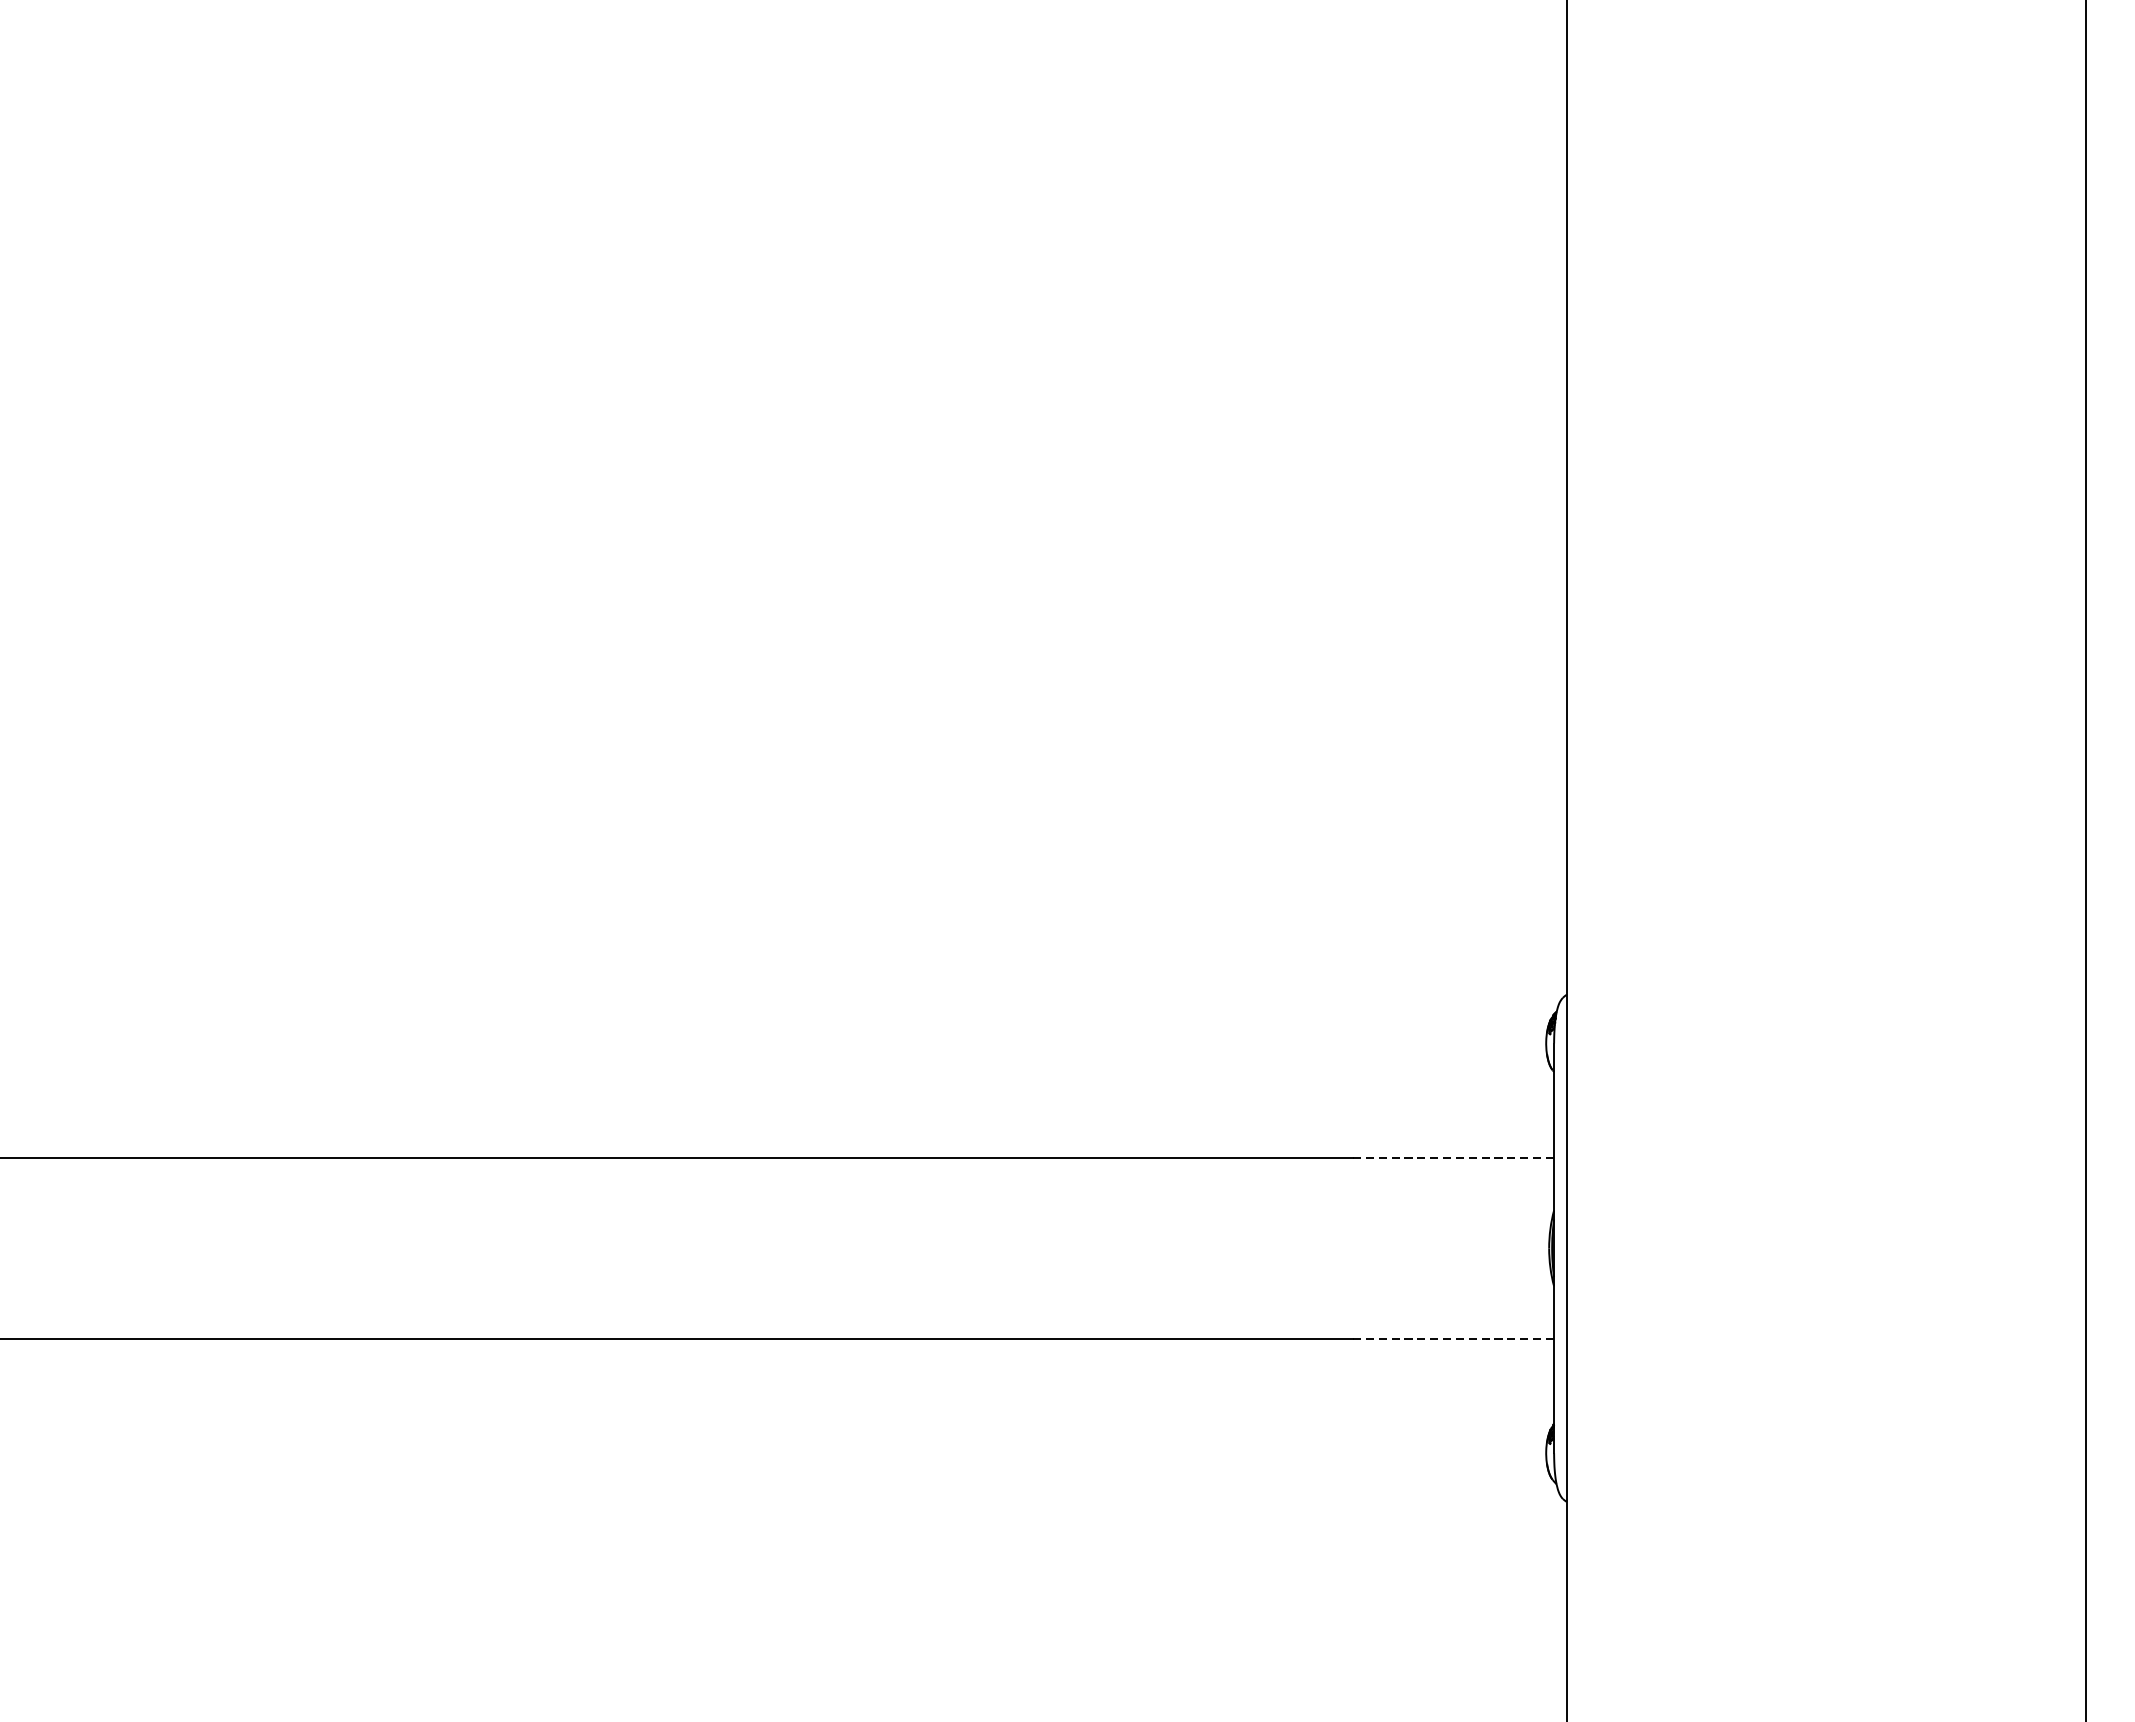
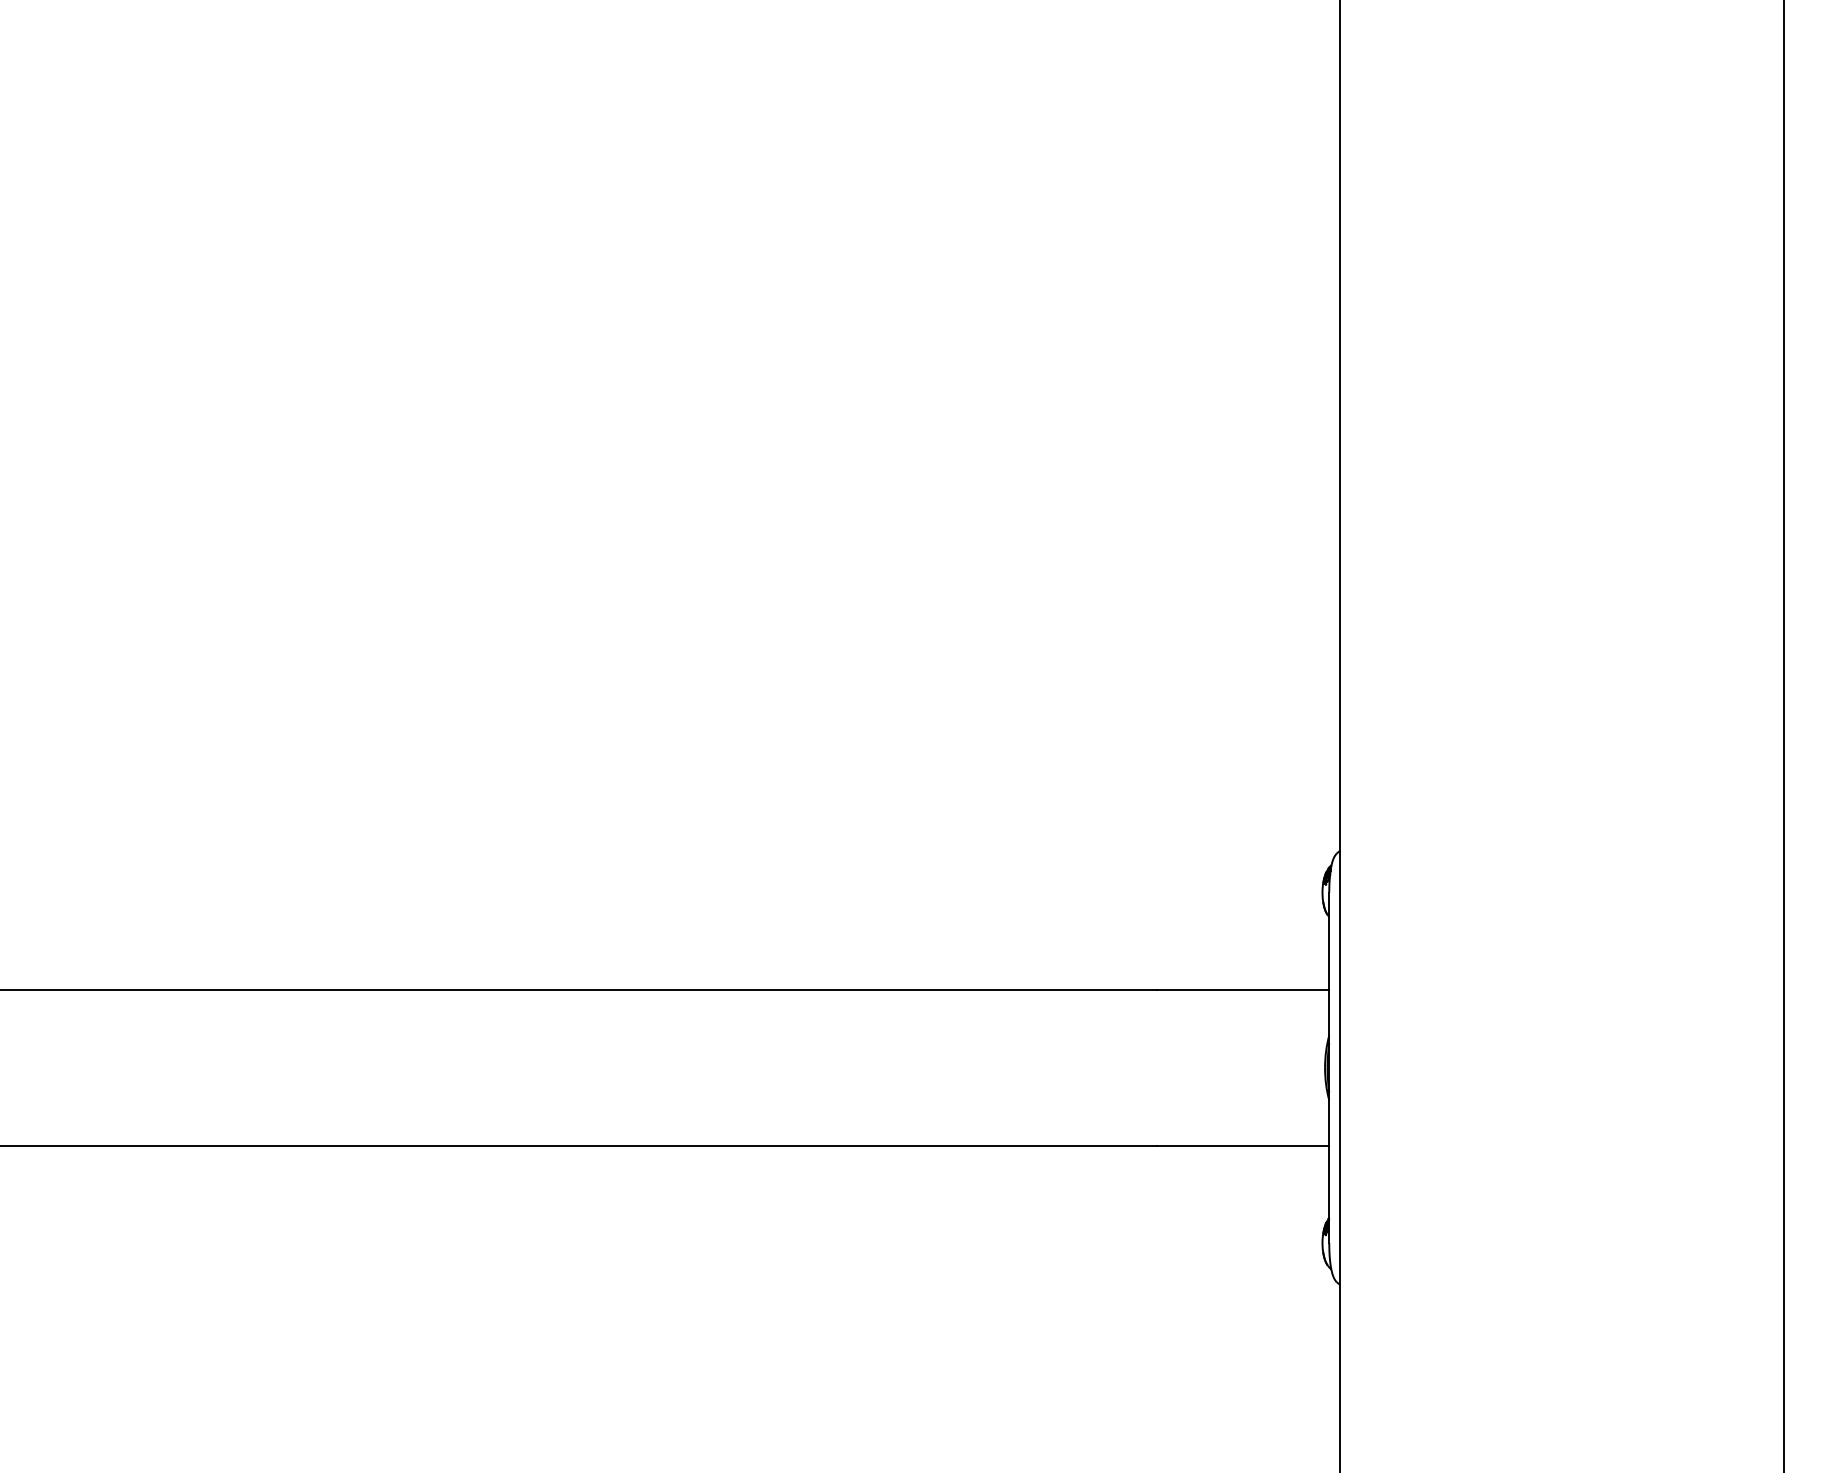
line: (1453, 1157) -> (1243, 990), dashed -> solid
line: (1453, 1339) -> (1243, 1145), dashed -> solid

